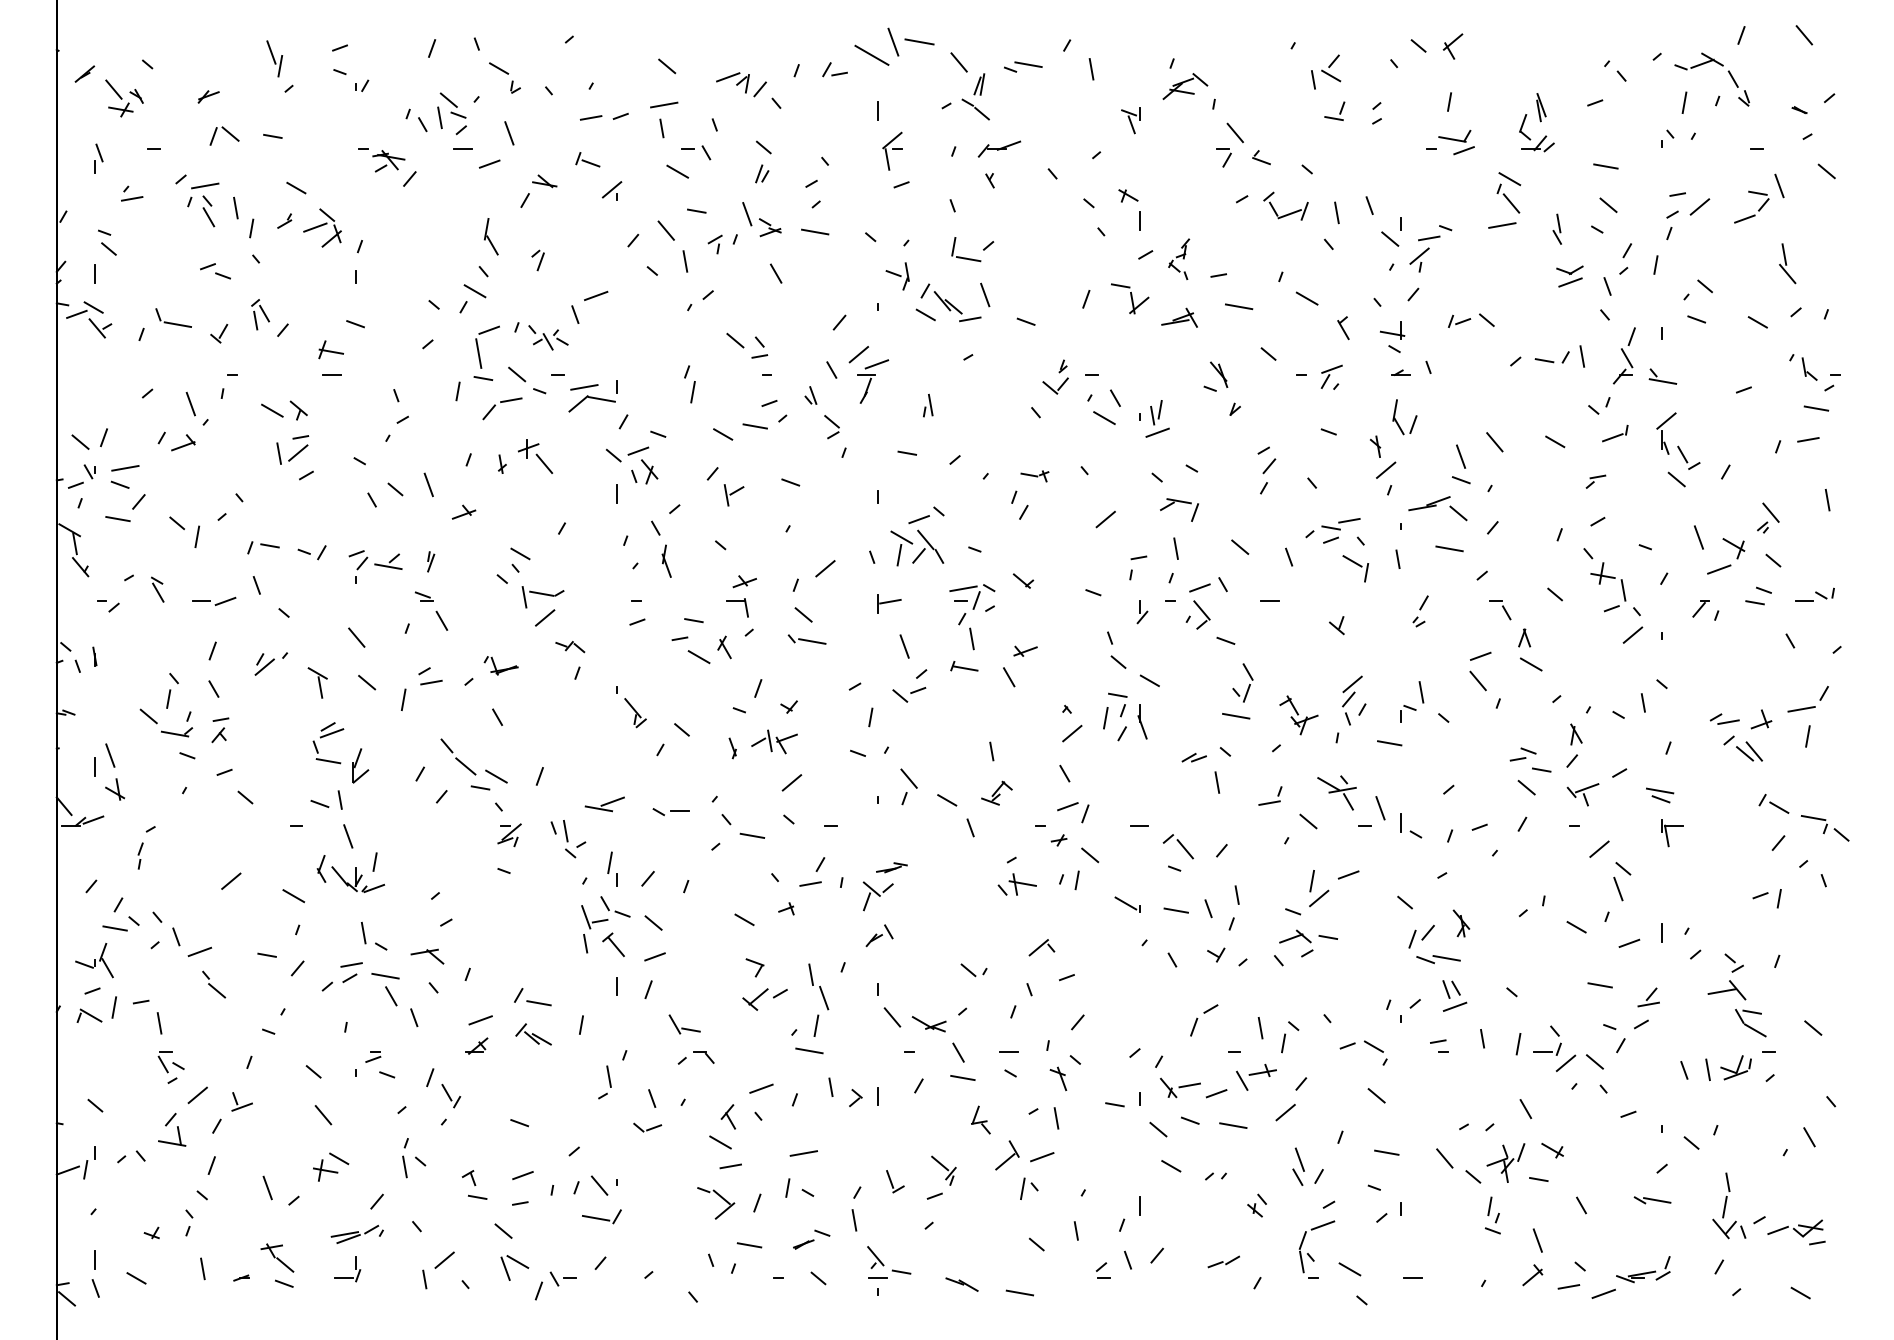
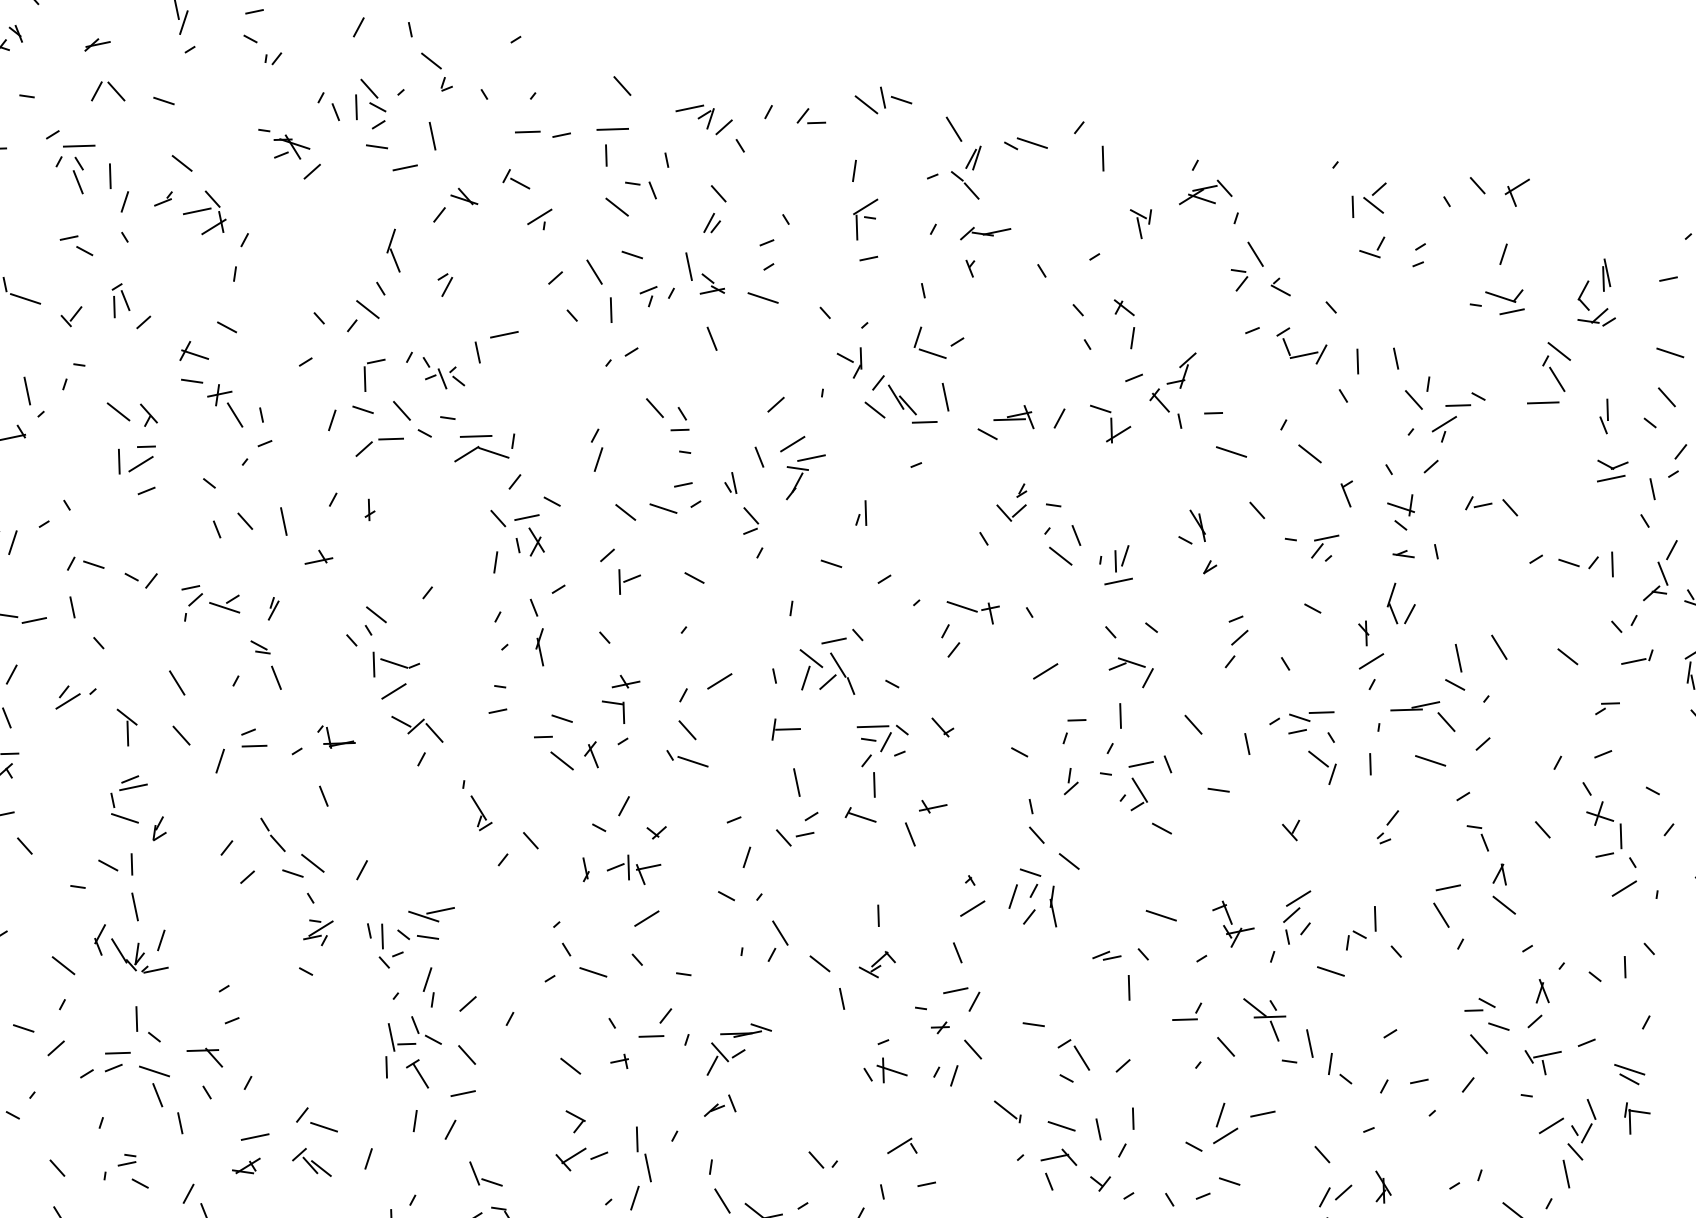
part: (894, 46) -> (883, 100), size x0.62
part: (1178, 259) -> (1170, 388), size x1.67
part: (1179, 317) -> (1015, 414), moved
part: (487, 346) -> (372, 374), size x0.71
part: (535, 456) -> (226, 405), moved
part: (1034, 476) -> (971, 610), size x1.67
part: (570, 646) -> (418, 727), size x1.67
part: (1248, 685) -> (1589, 1124), moved
part: (458, 756) -> (273, 834), size x0.71
part: (360, 765) -> (160, 828), size x0.62
part: (670, 812) -> (416, 937), moved
part: (891, 867) -> (745, 1030), size x1.43
part: (1295, 936) -> (1059, 1156), moved

